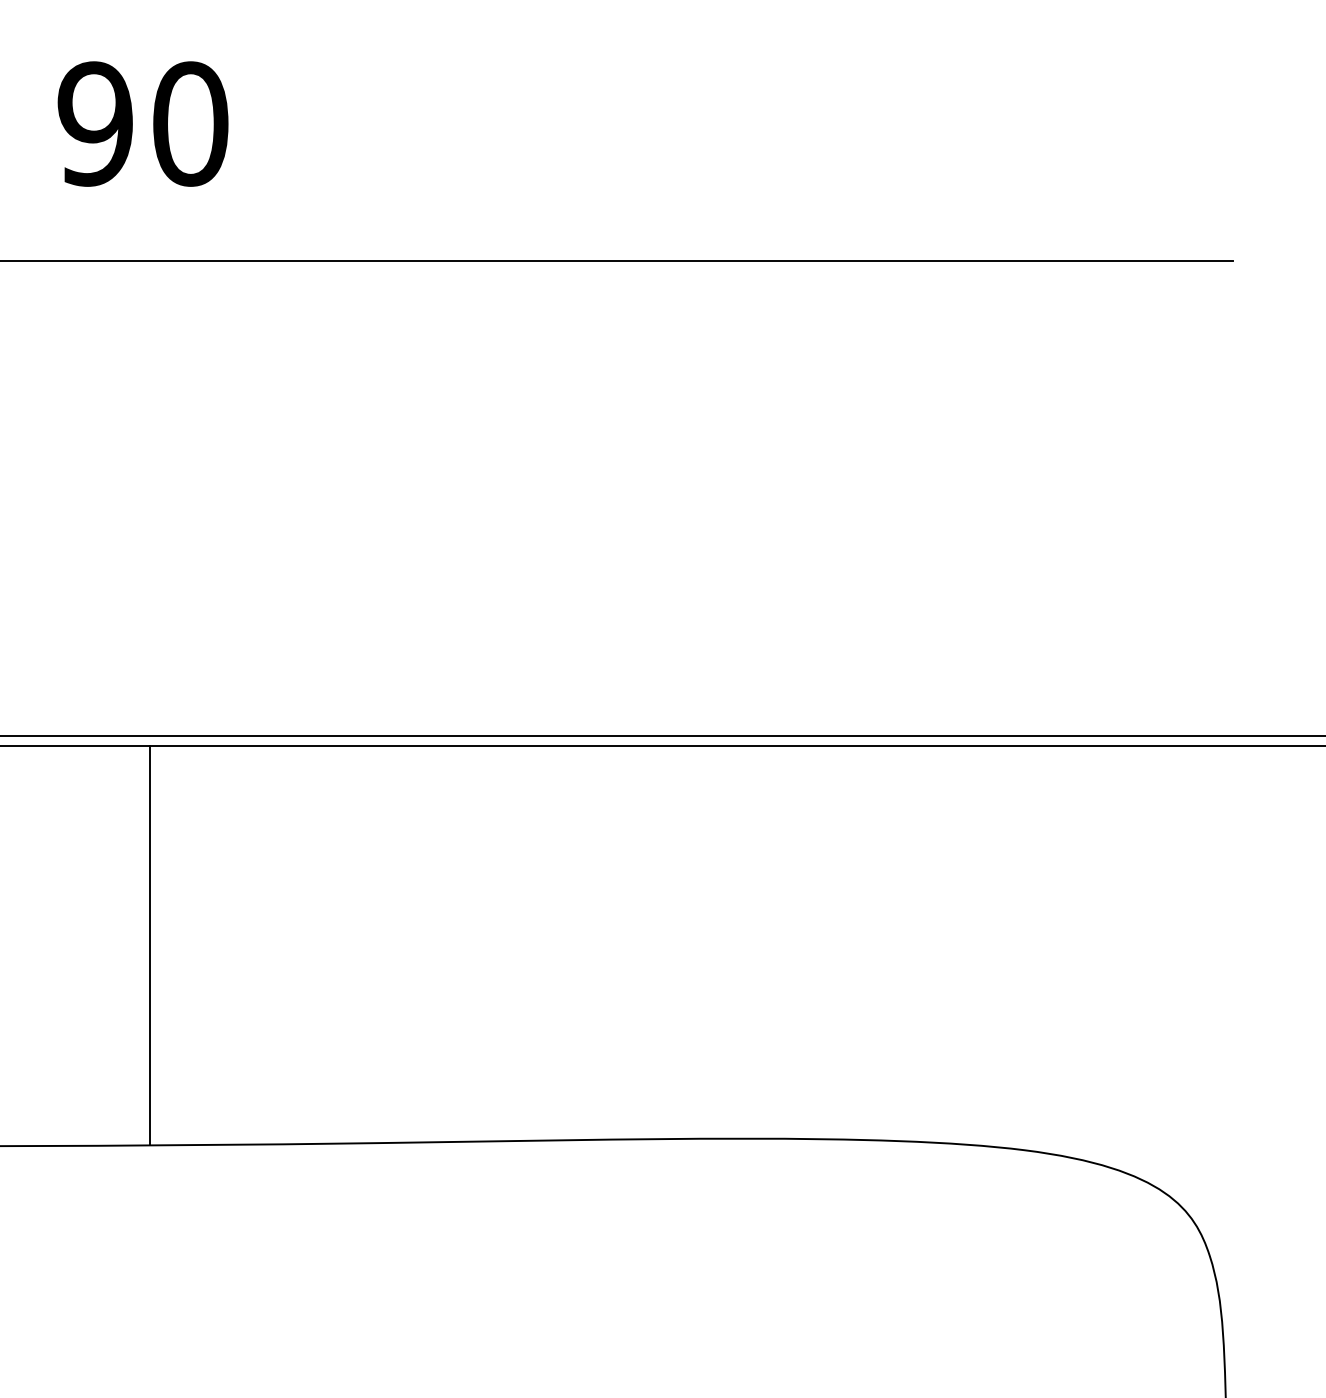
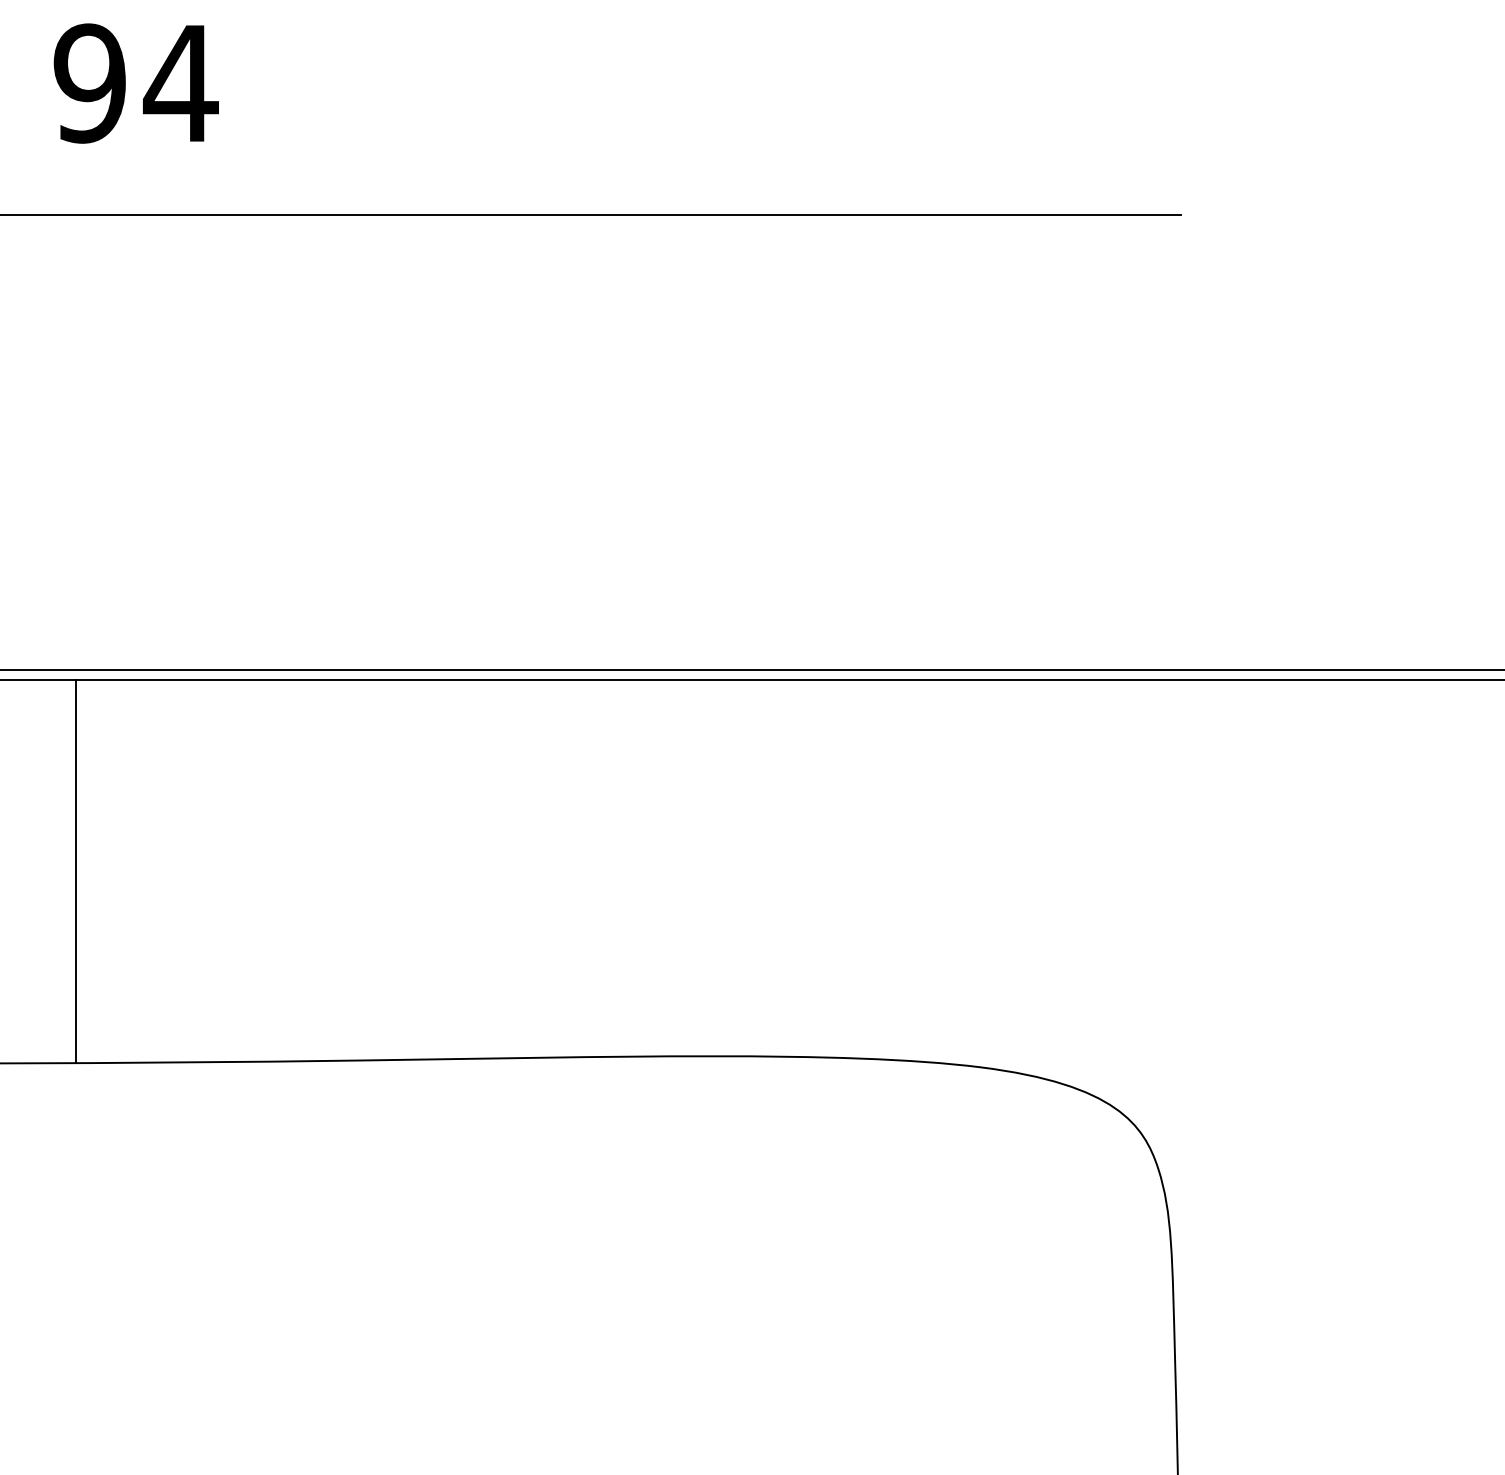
text: (189, 124) -> (180, 83), 90 -> 94
line: (150, 944) -> (76, 870), moved

